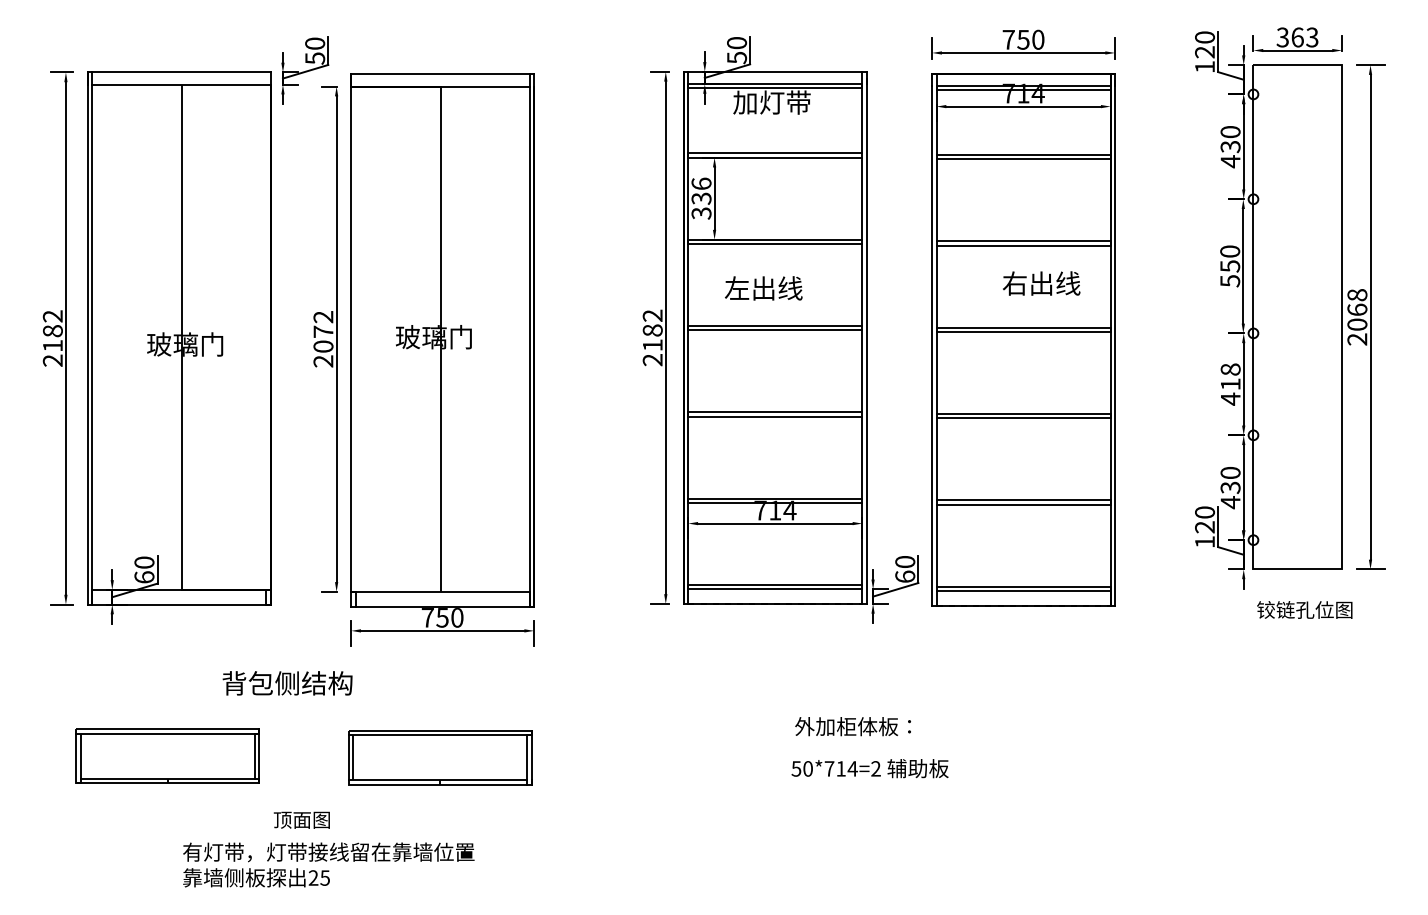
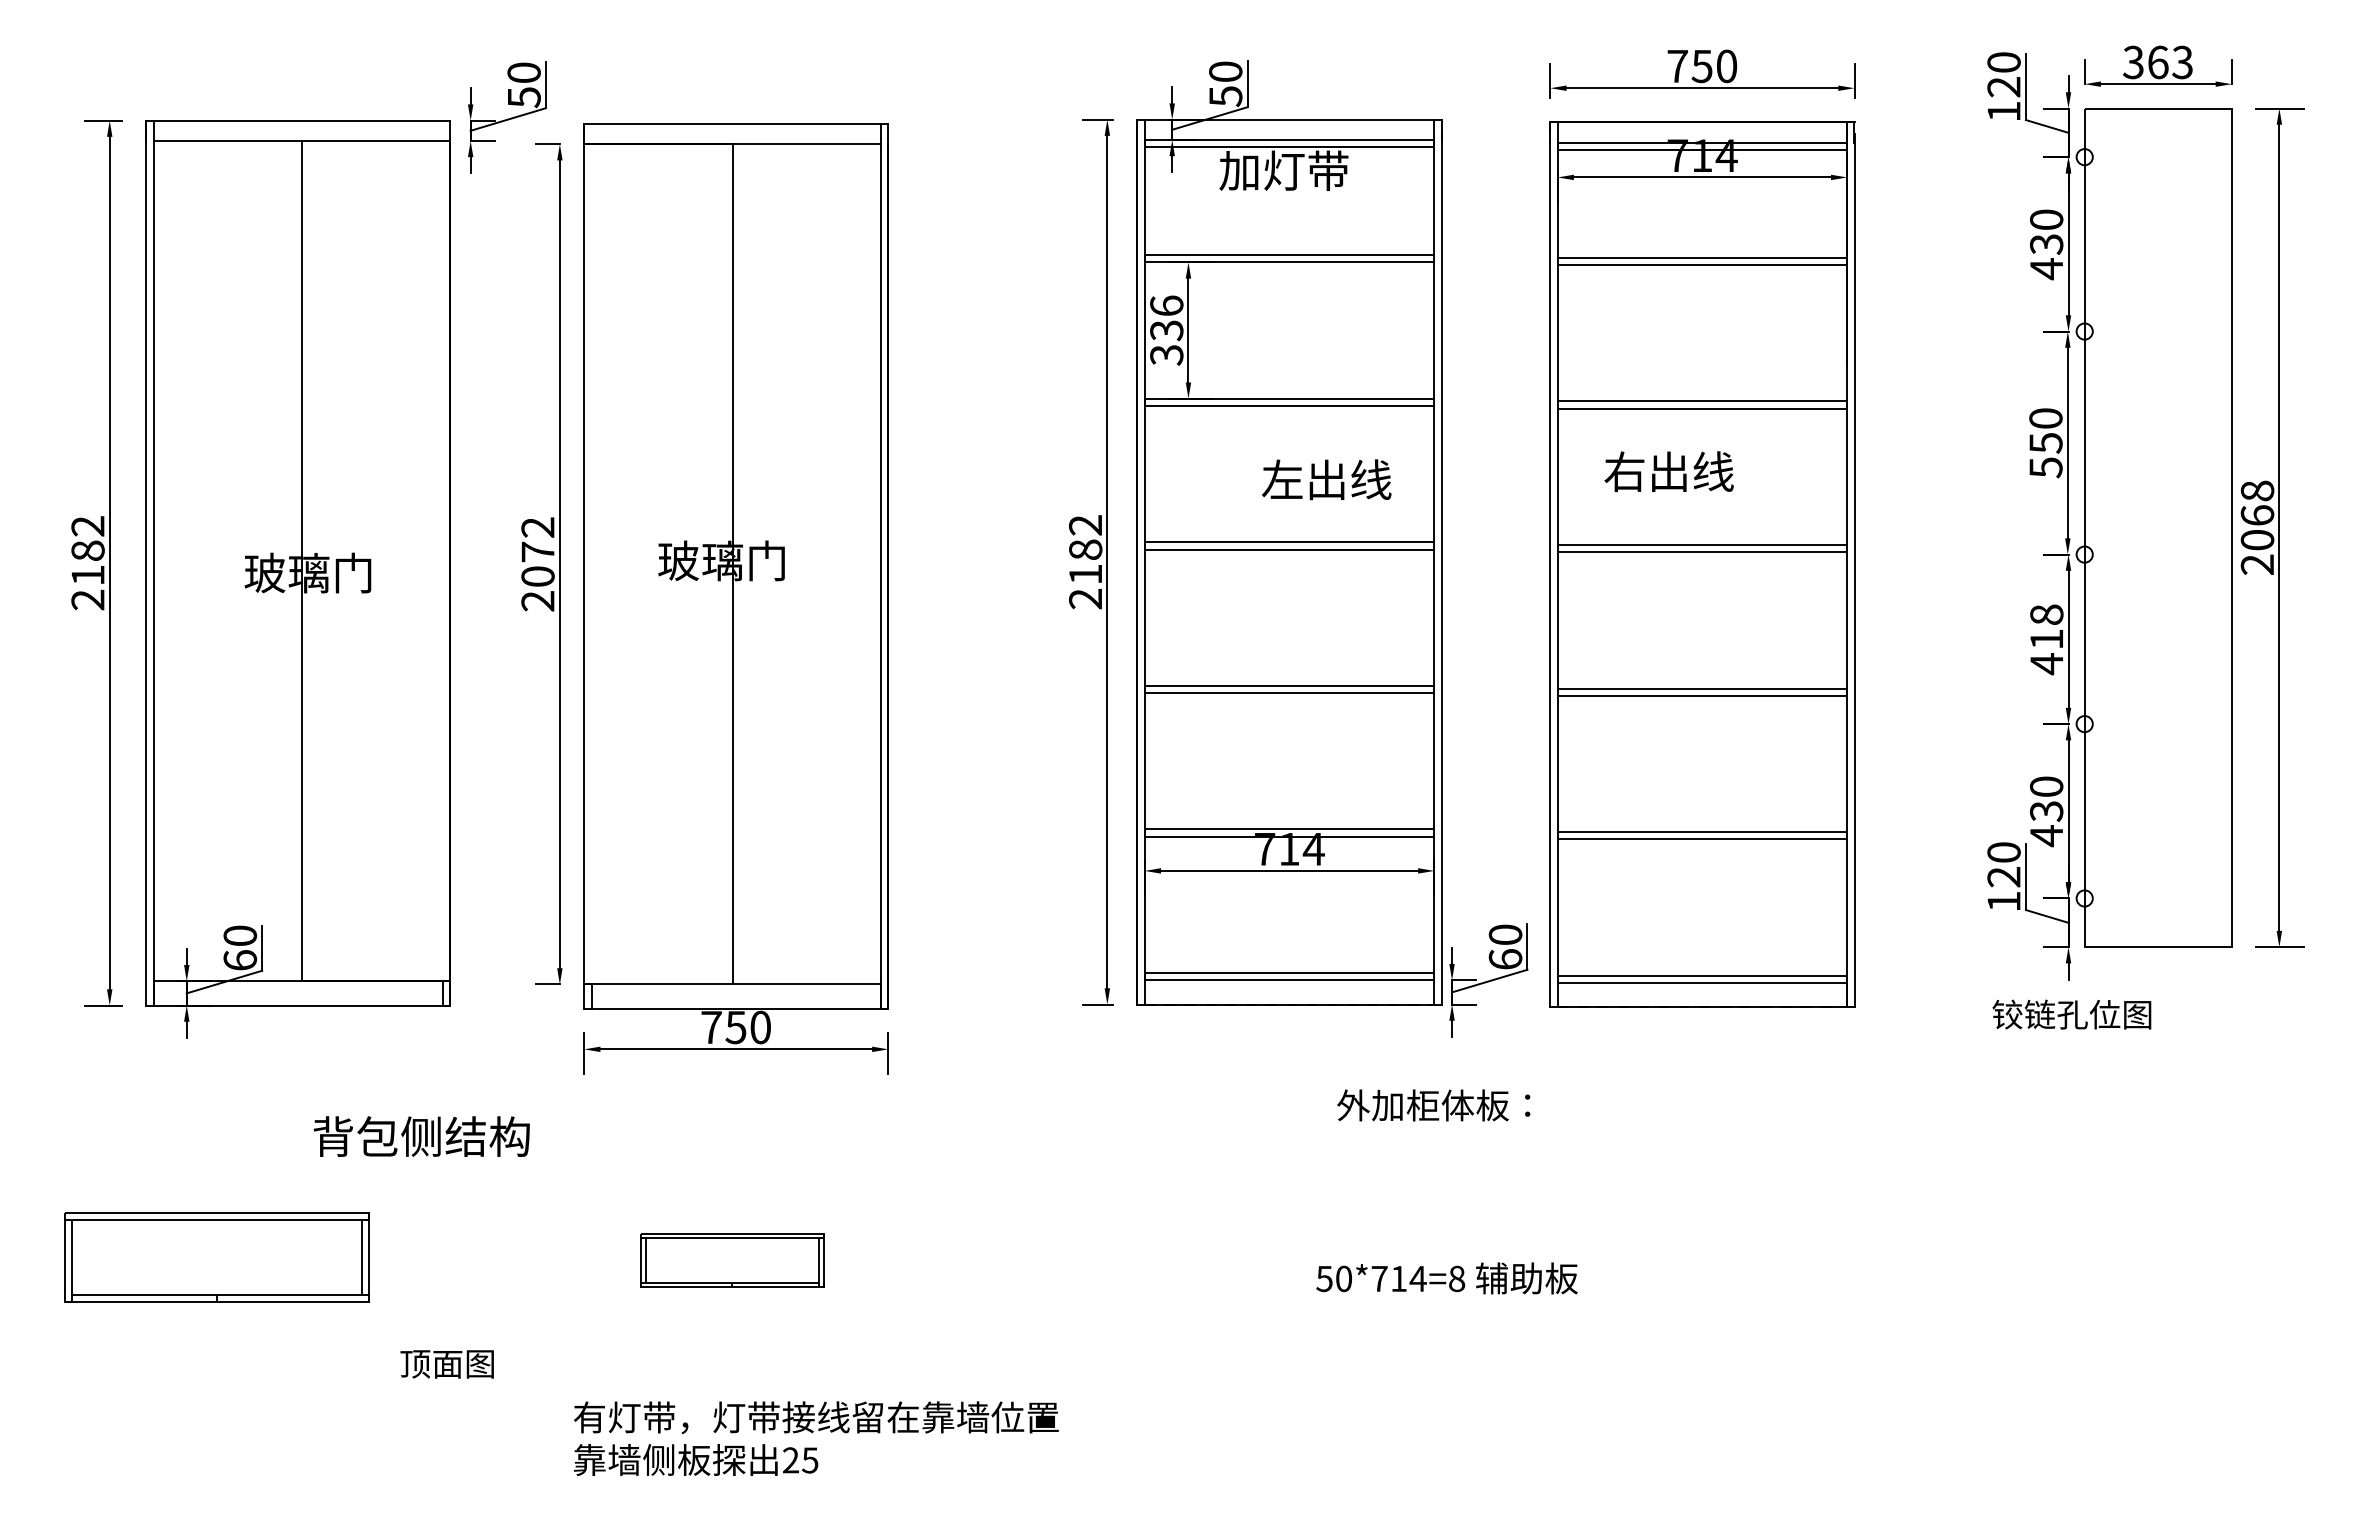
text: (1041, 283) -> (1668, 471), moved
text: (763, 288) -> (1326, 479), moved
text: (1304, 609) -> (2071, 1013), moved
text: (287, 683) -> (421, 1136), moved
text: (852, 726) -> (1432, 1105), moved
part: (167, 755) -> (217, 1256), moved
part: (440, 757) -> (732, 1259), size x0.6
text: (875, 768) -> (1456, 1278), 50*714=2 -> 50*714=8
text: (301, 819) -> (446, 1363), moved
text: (328, 864) -> (815, 1437), moved

